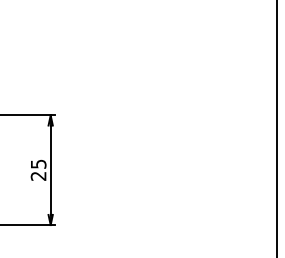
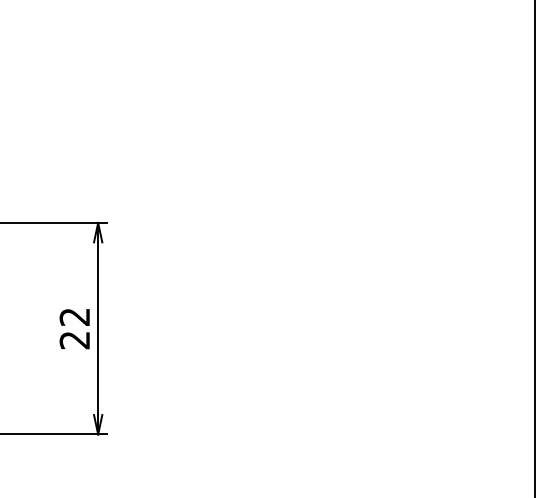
text: (38, 163) -> (74, 315), 25 -> 22

